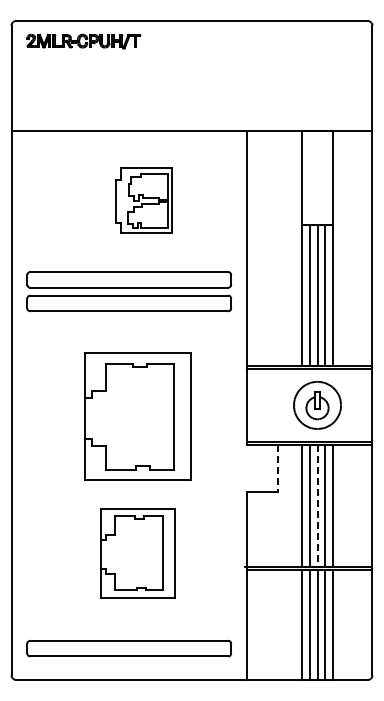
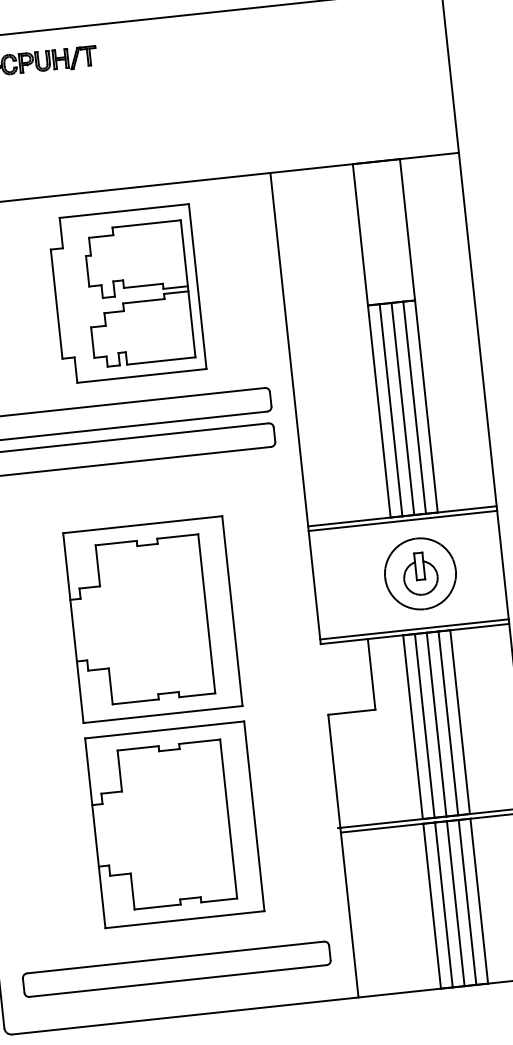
part: (143, 200) -> (126, 294), size x1.67
line: (278, 468) -> (372, 674), dashed -> solid
line: (317, 506) -> (436, 725), dashed -> solid
part: (137, 553) -> (173, 825), size x1.43

